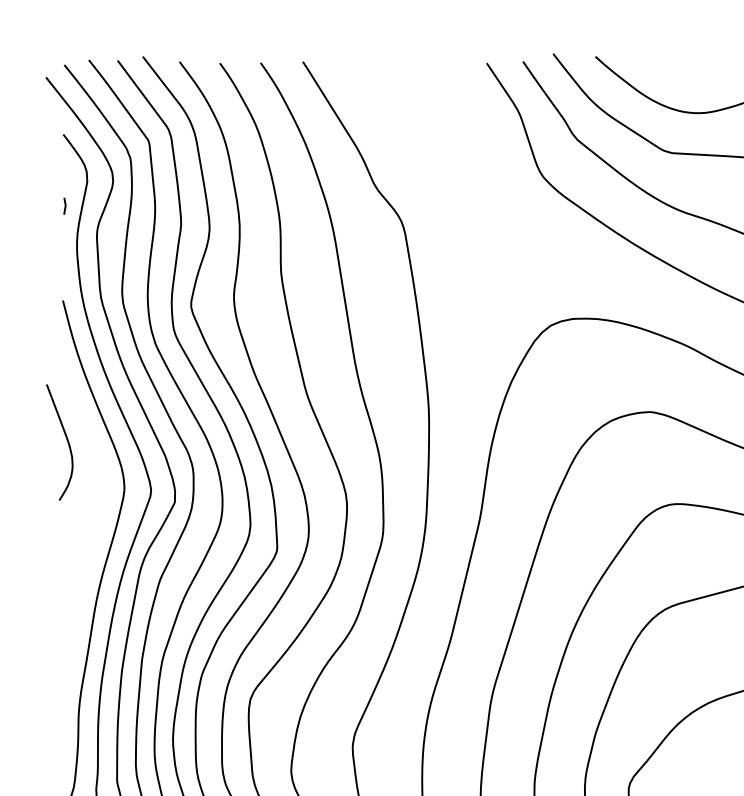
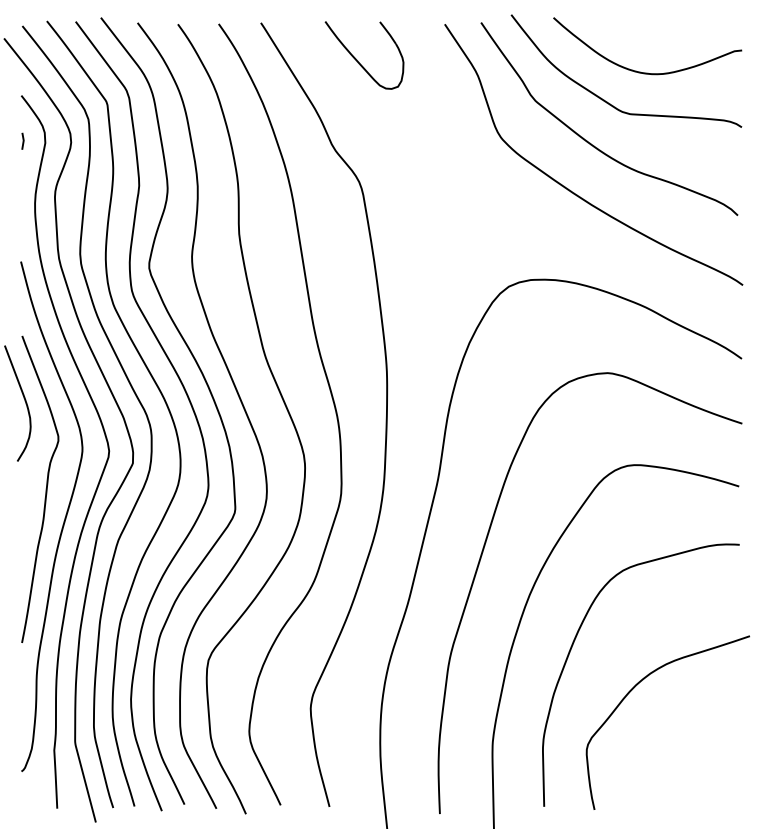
part: (399, 98) -> (357, 59), added
line: (64, 205) -> (22, 140), moved
curve: (87, 527) -> (45, 488), added

